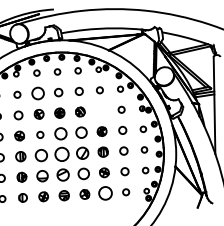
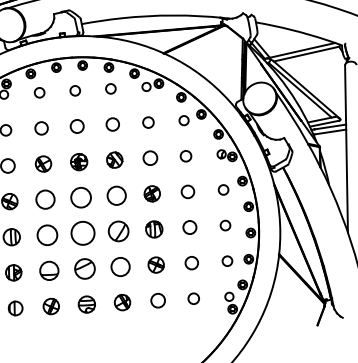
circle: (37, 93) -> (40, 128), size x0.62
circle: (100, 110) -> (149, 157), added
circle: (40, 134) -> (45, 198), size x1.67
circle: (105, 193) -> (158, 300), size x0.62

